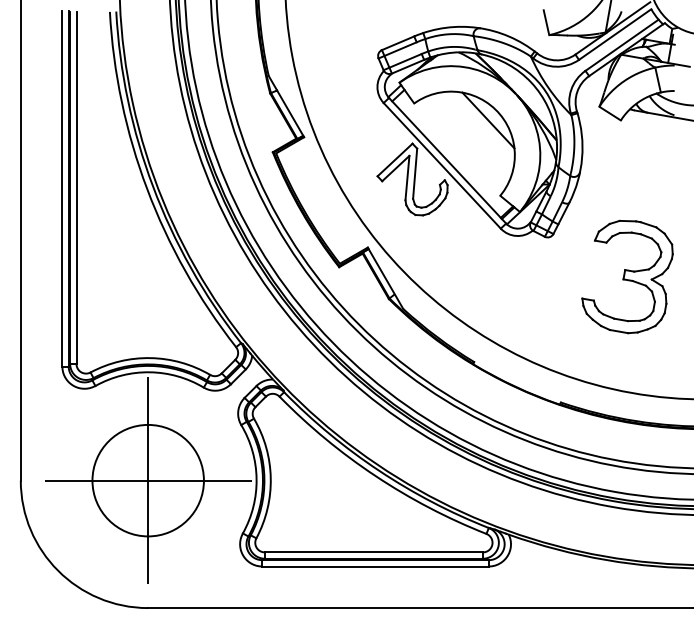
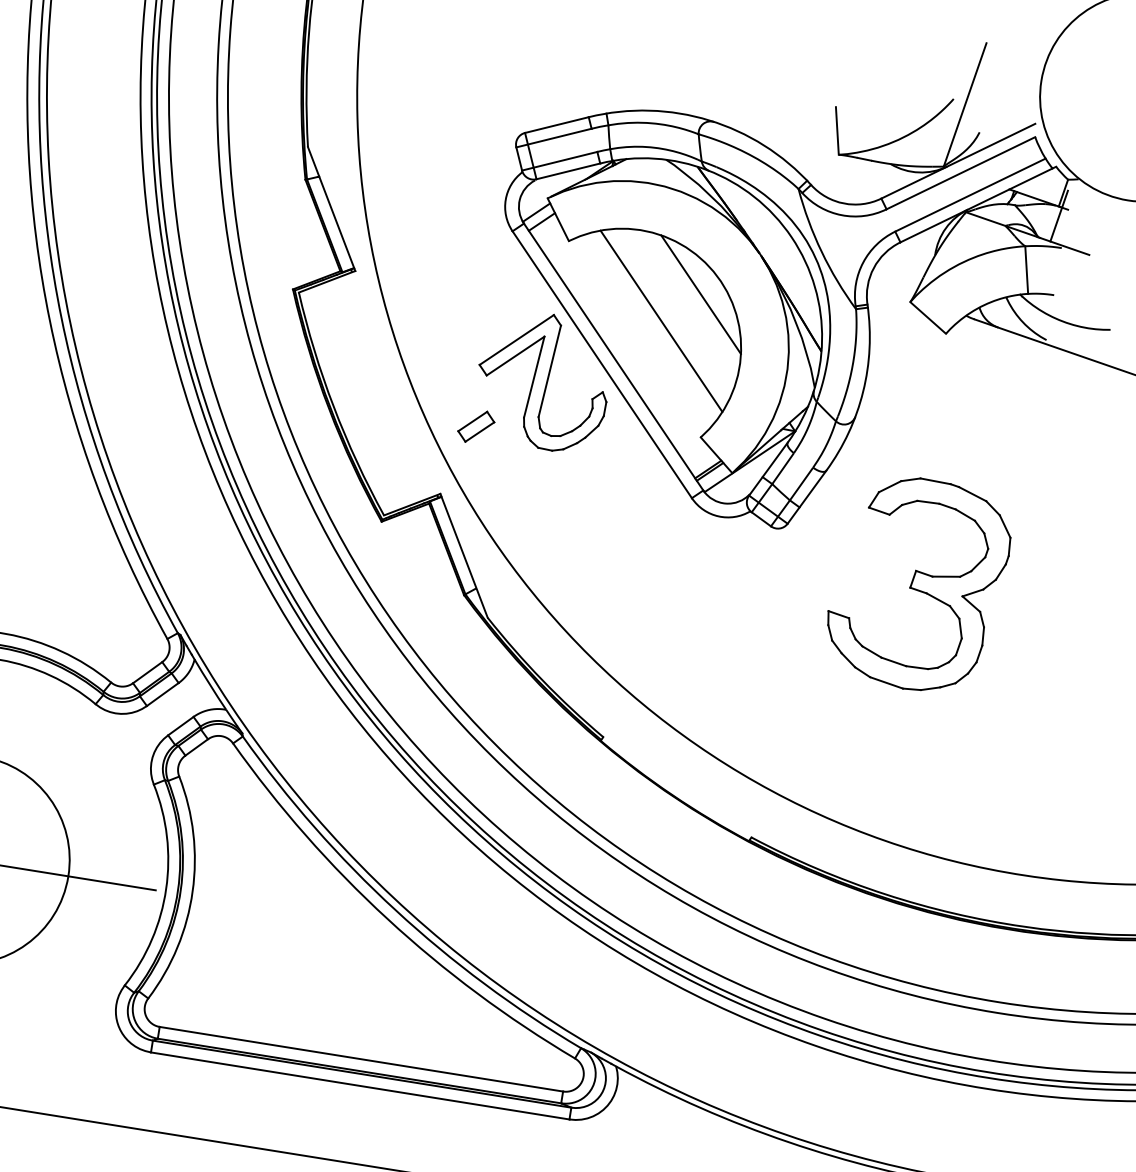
line: (469, 137) -> (661, 320), added
part: (380, 209) -> (475, 427), added
part: (627, 276) -> (918, 583), moved

